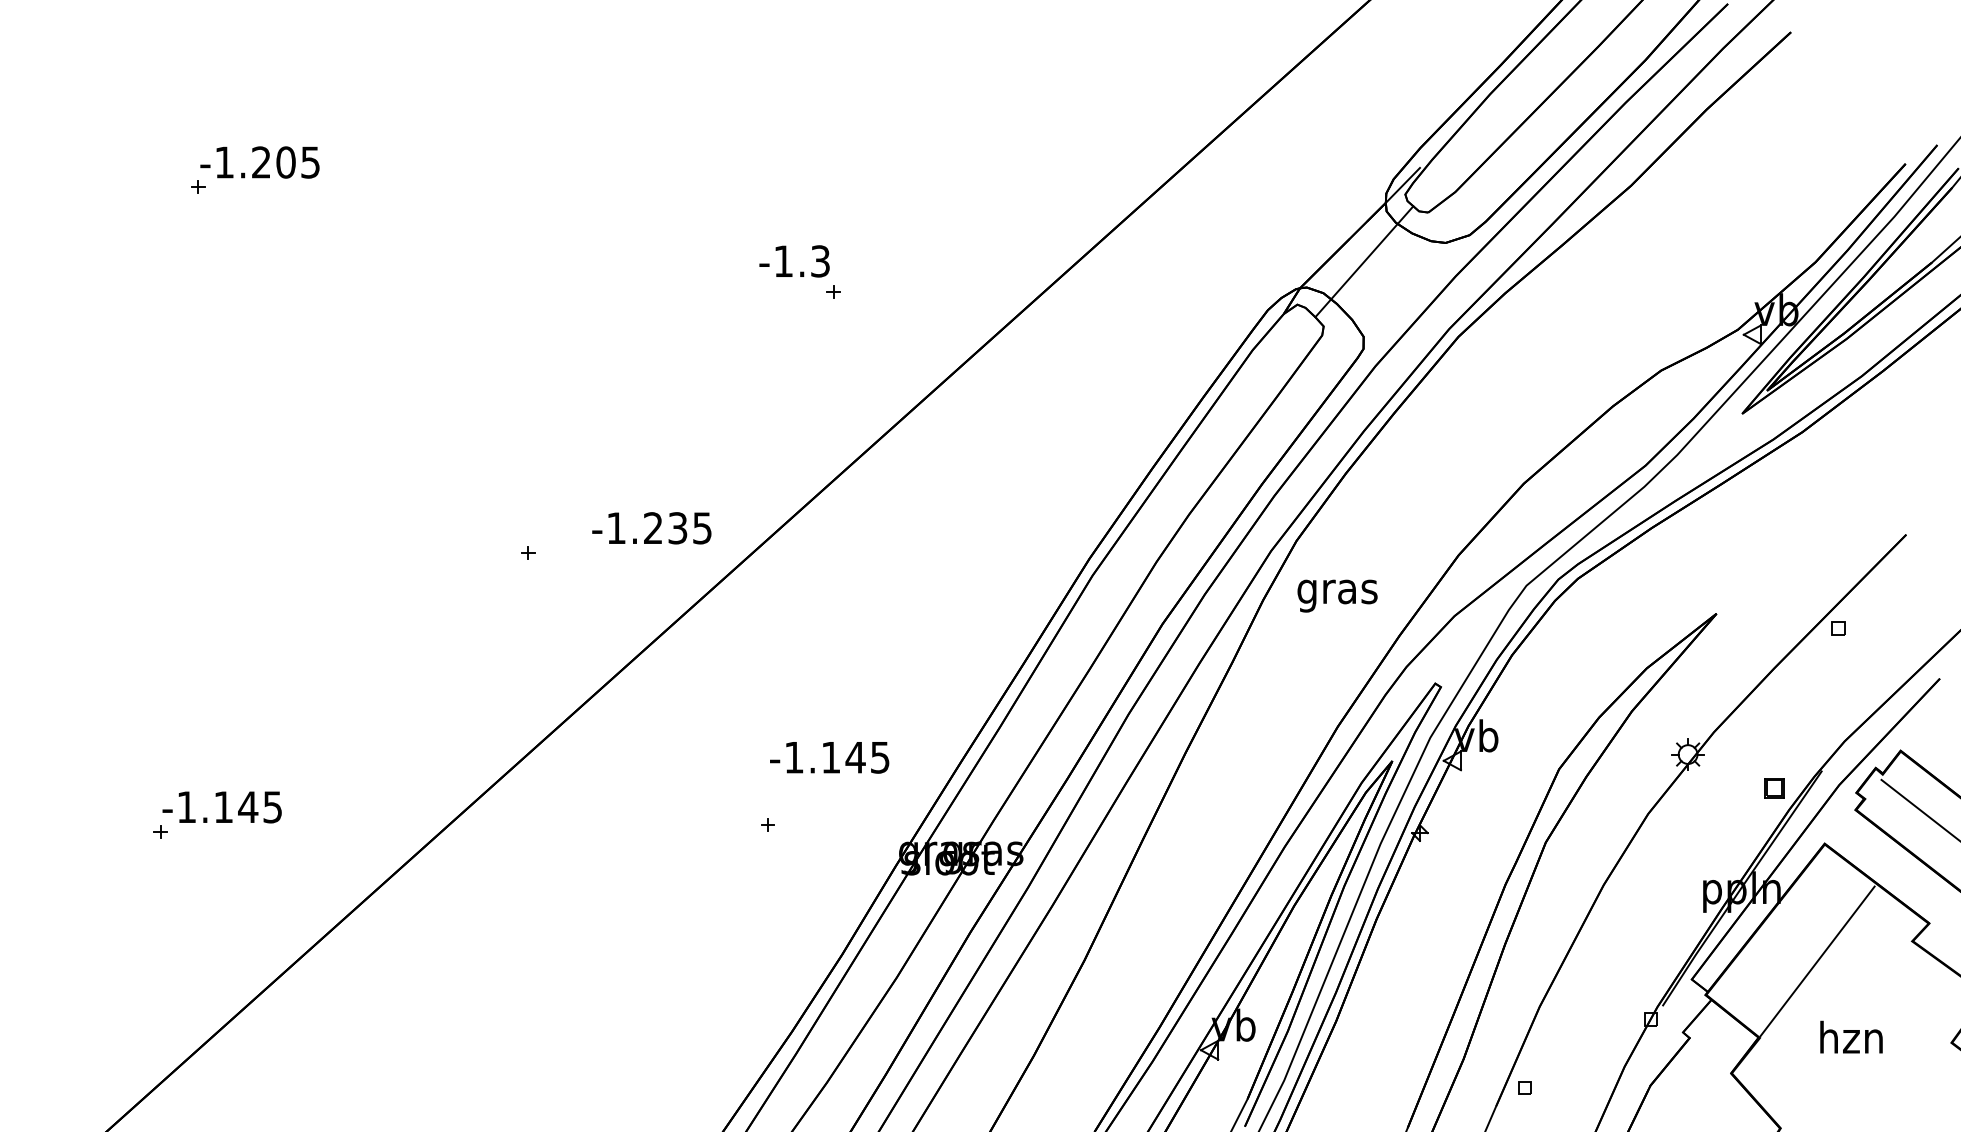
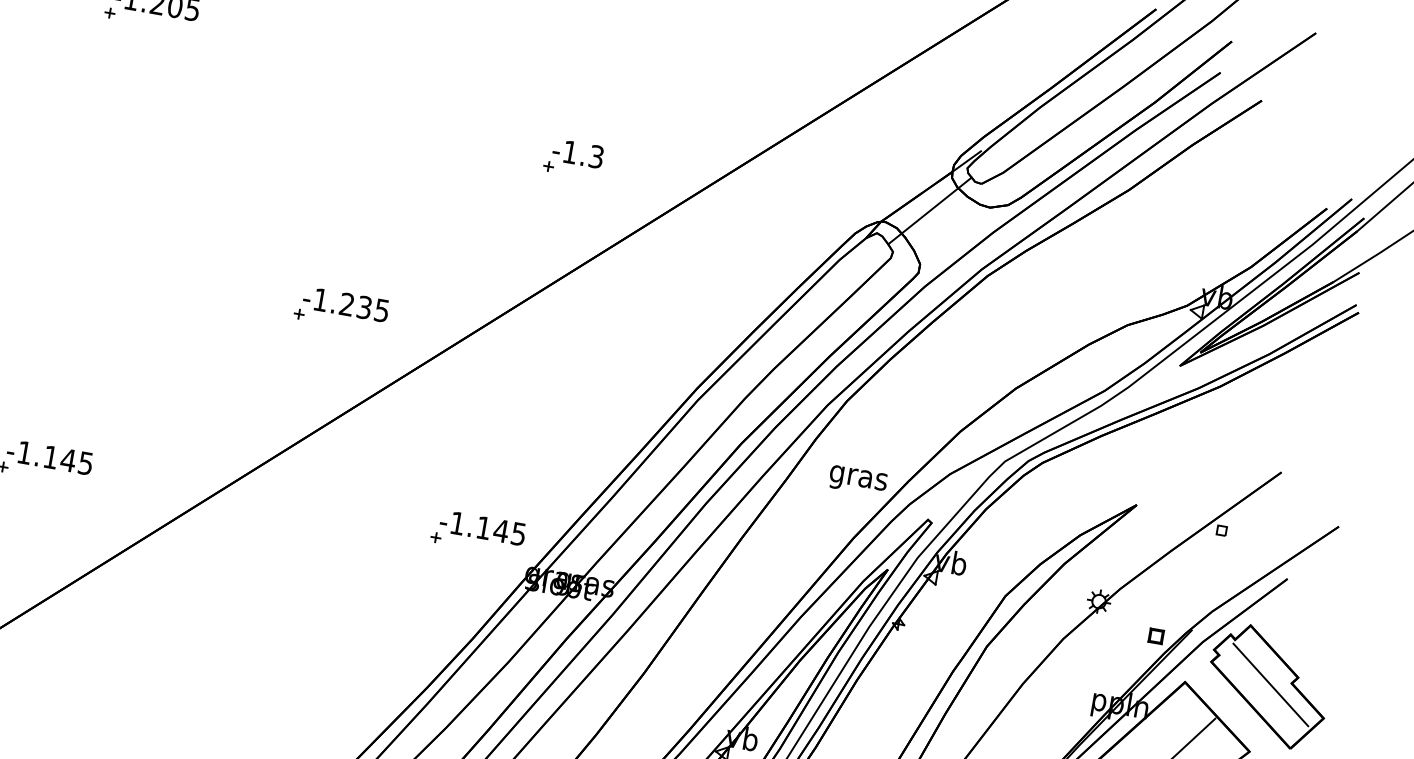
text: (794, 261) -> (577, 153), moved
text: (651, 528) -> (345, 304), moved
text: (1337, 595) -> (858, 480), moved
text: (829, 757) -> (482, 527), moved

